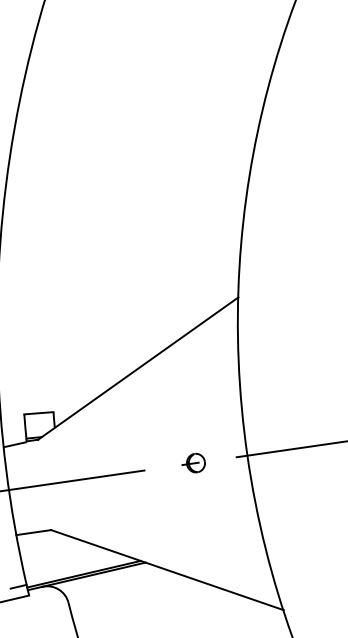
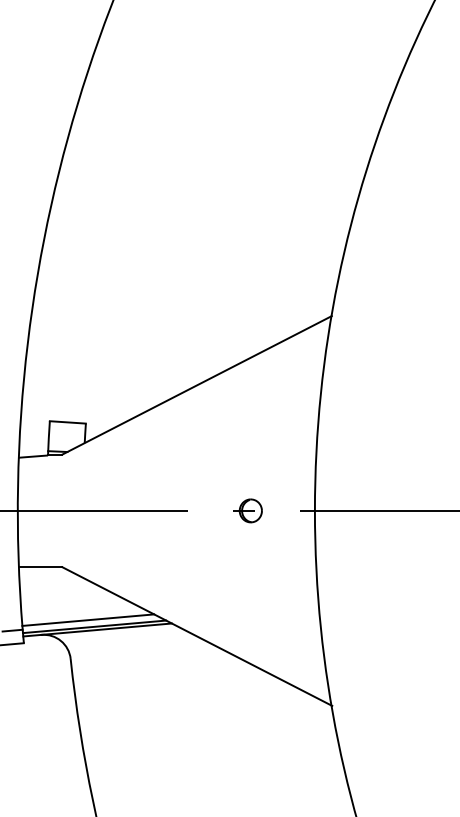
line: (78, 569) -> (88, 619), added

